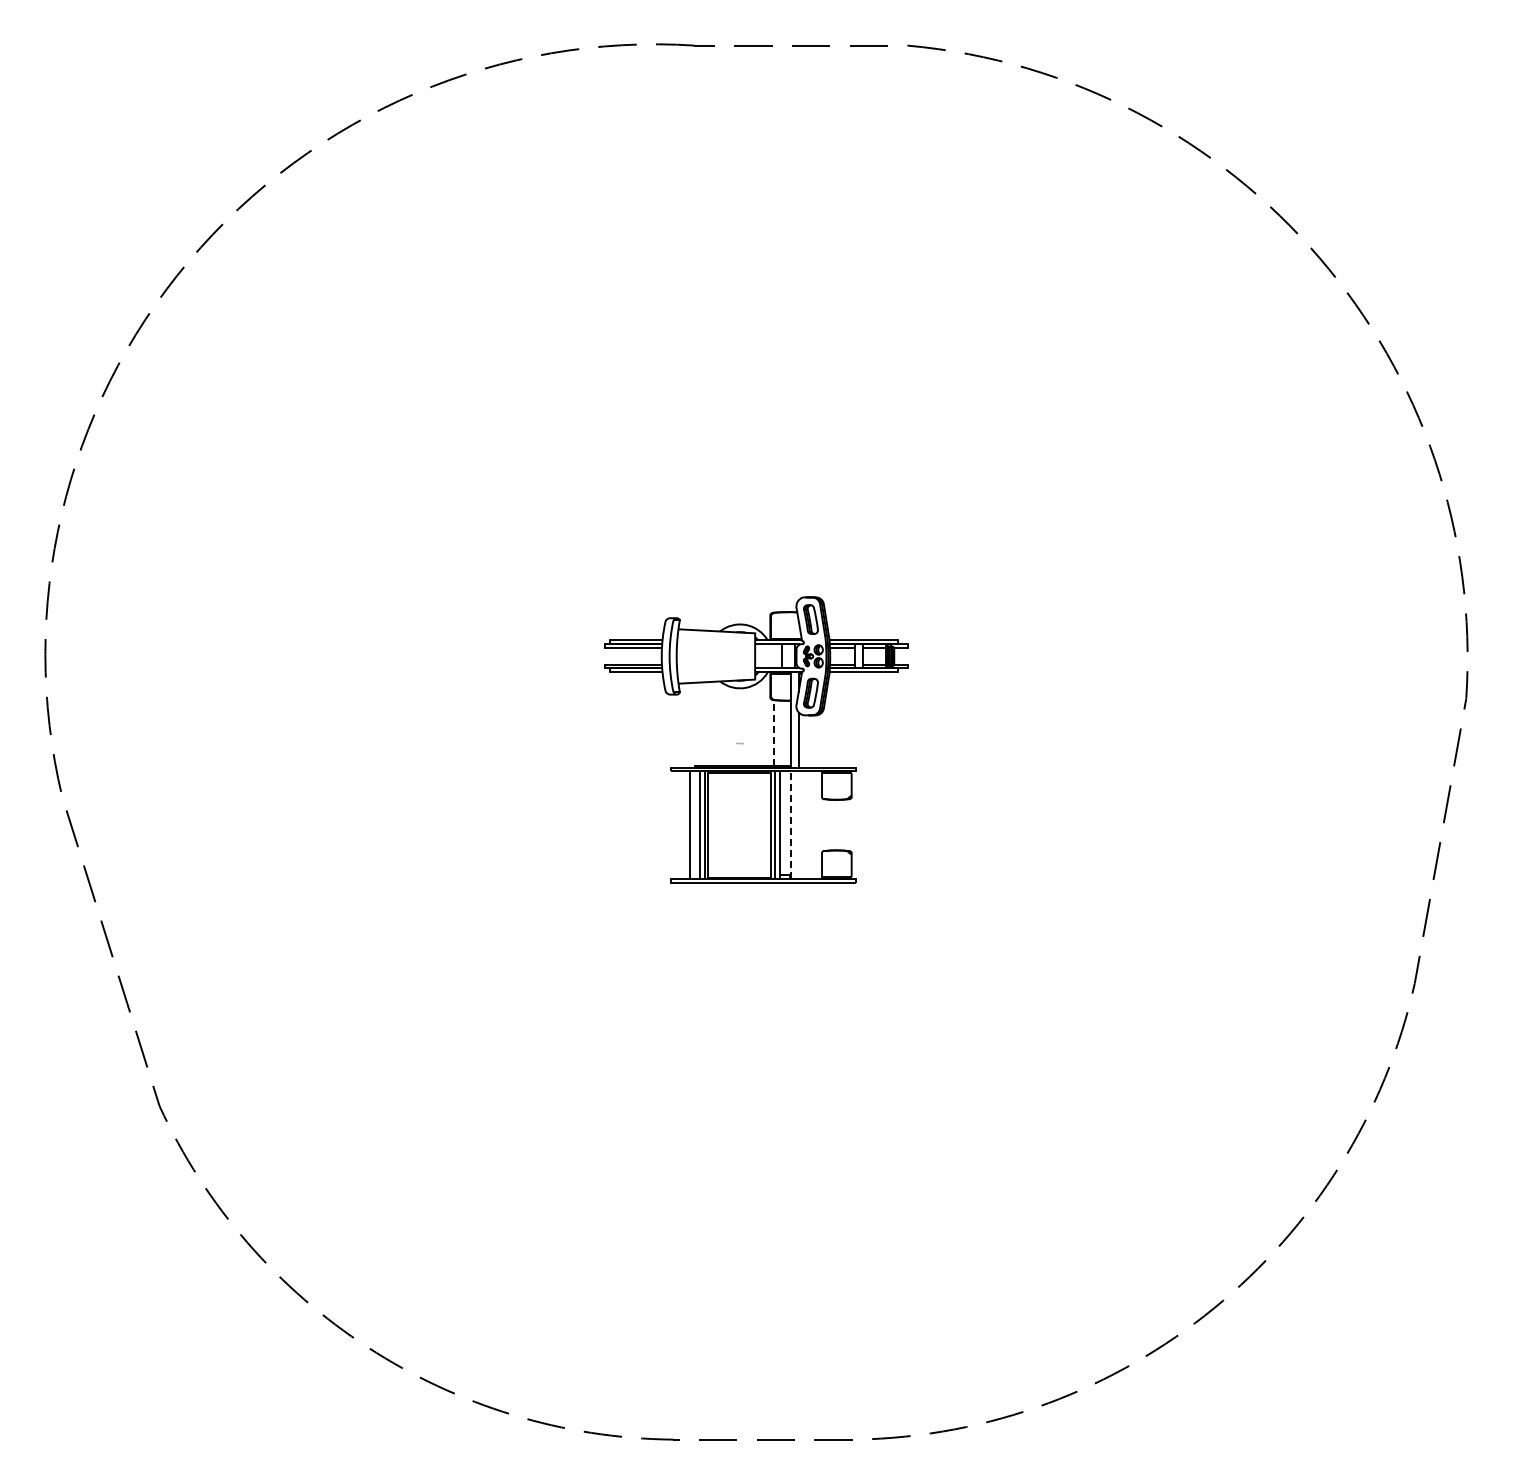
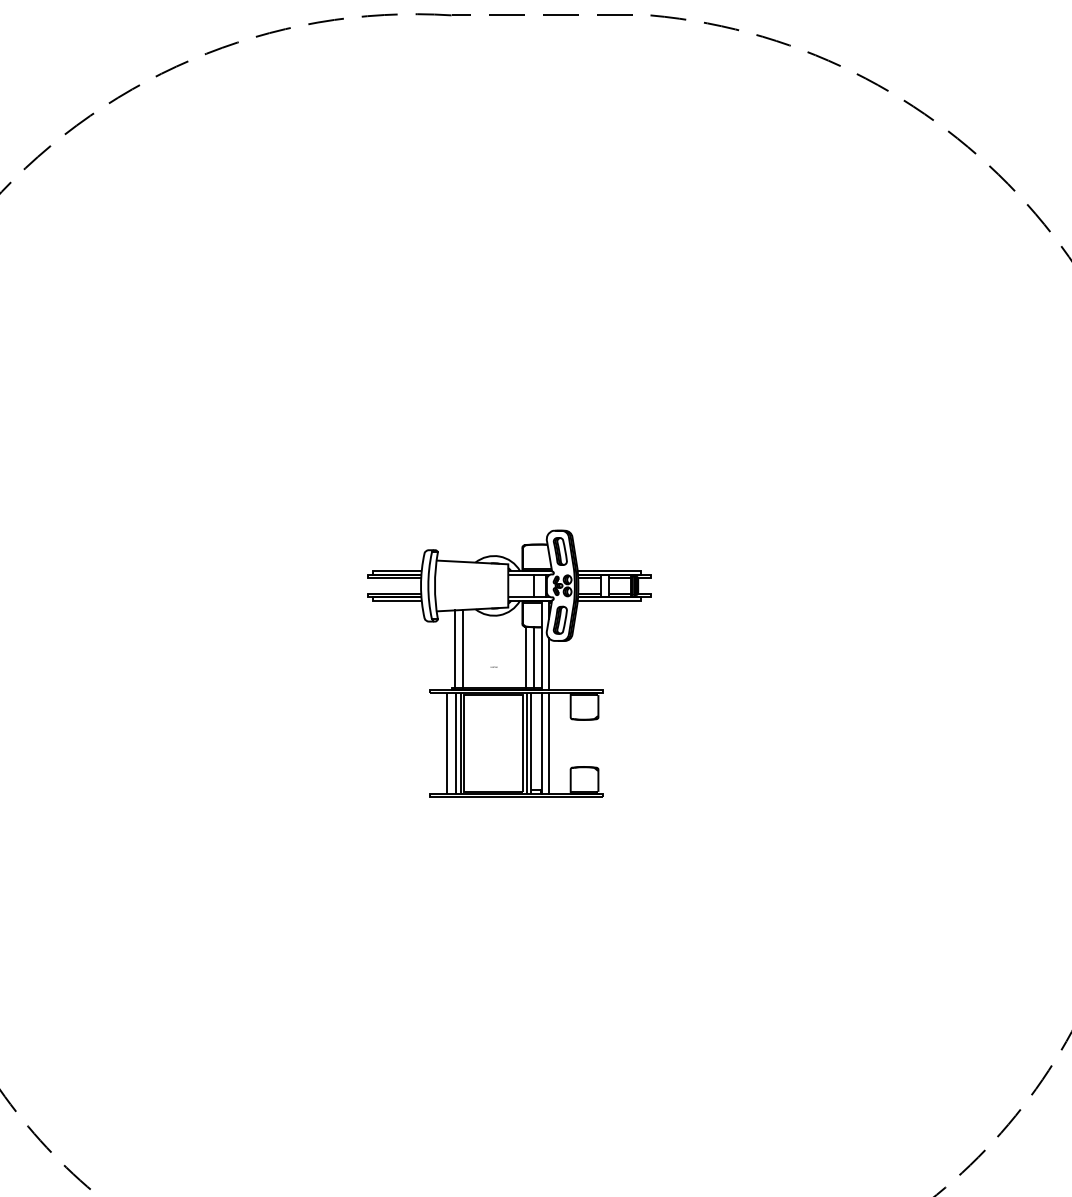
line: (697, 724) -> (454, 649), added
line: (706, 724) -> (462, 649), added
line: (773, 732) -> (525, 656), dashed -> solid
line: (782, 733) -> (533, 657), added
line: (798, 824) -> (548, 742), added
line: (791, 825) -> (542, 743), dashed -> solid

